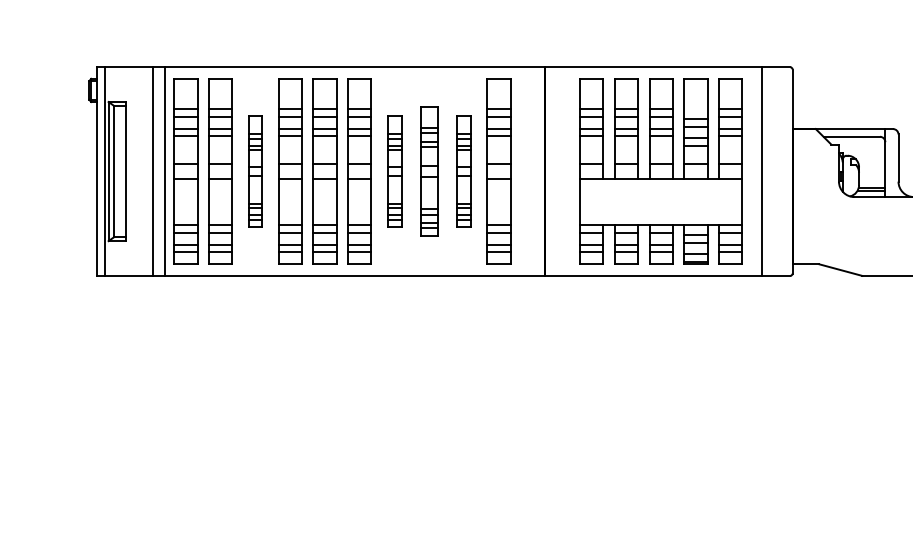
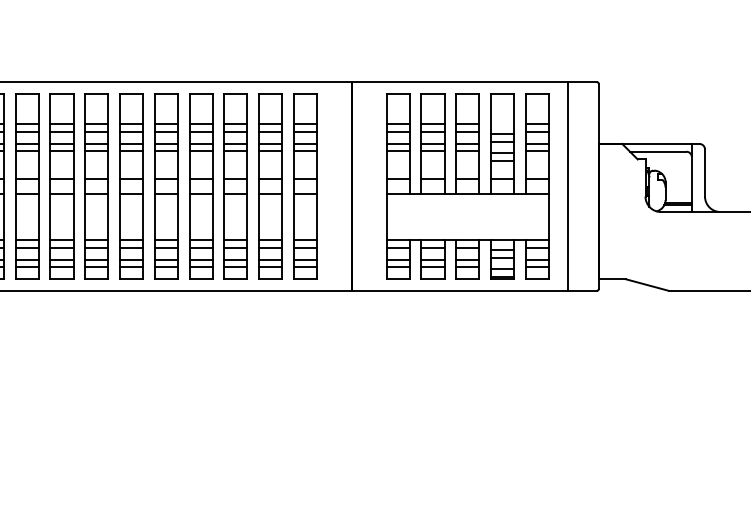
part: (255, 171) -> (62, 186), size x1.67
part: (394, 171) -> (201, 186), size x1.67
part: (429, 171) -> (236, 186), size x1.43
part: (464, 171) -> (271, 186), size x1.67

